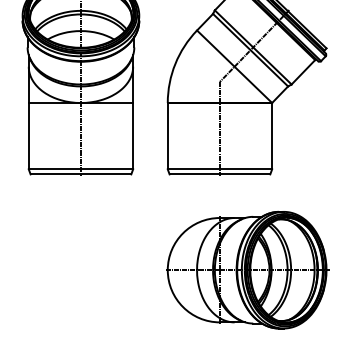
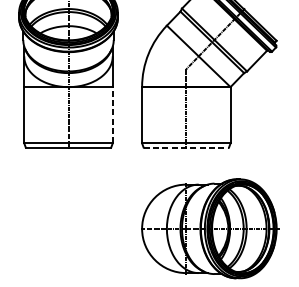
line: (133, 135) -> (113, 114), solid -> dashed
line: (220, 174) -> (186, 147), solid -> dashed

